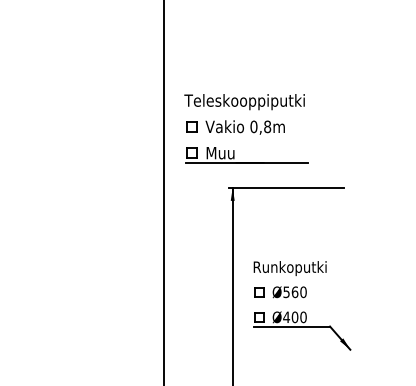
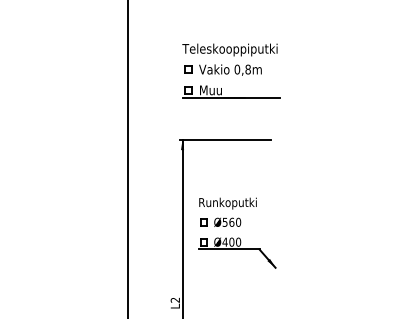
part: (246, 128) -> (231, 70), moved

